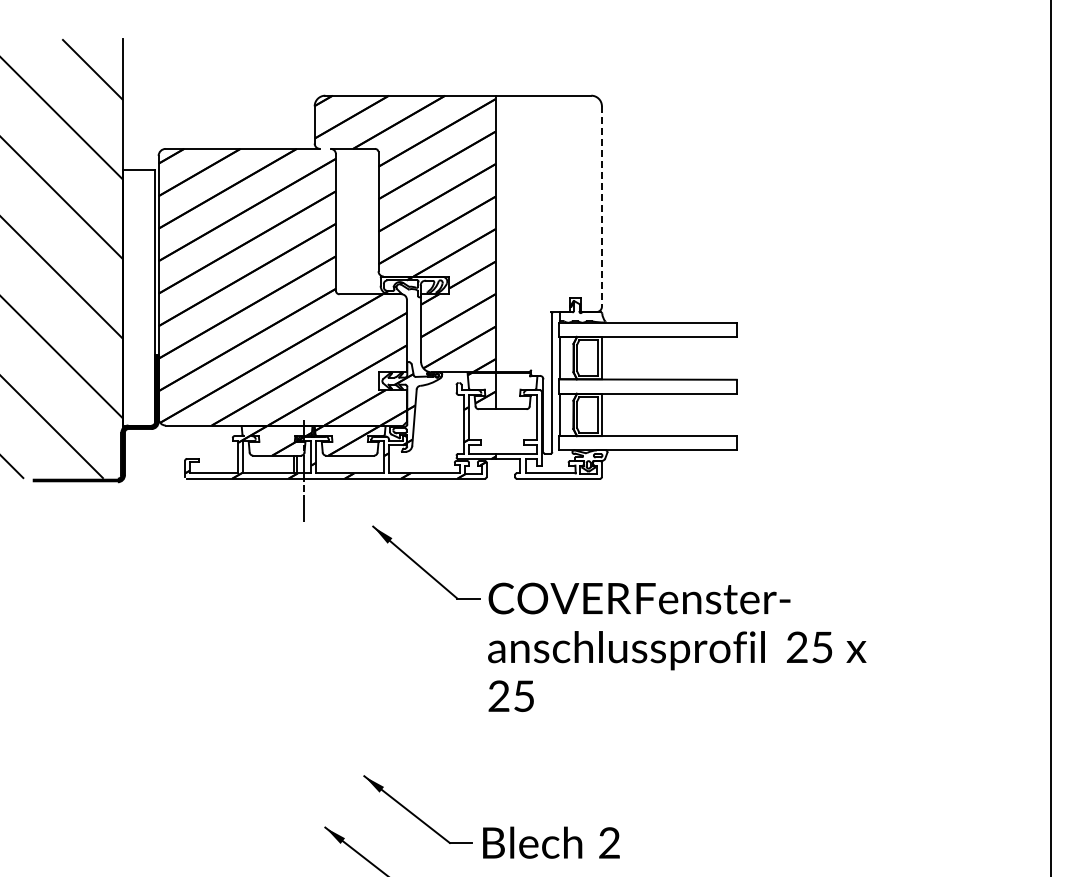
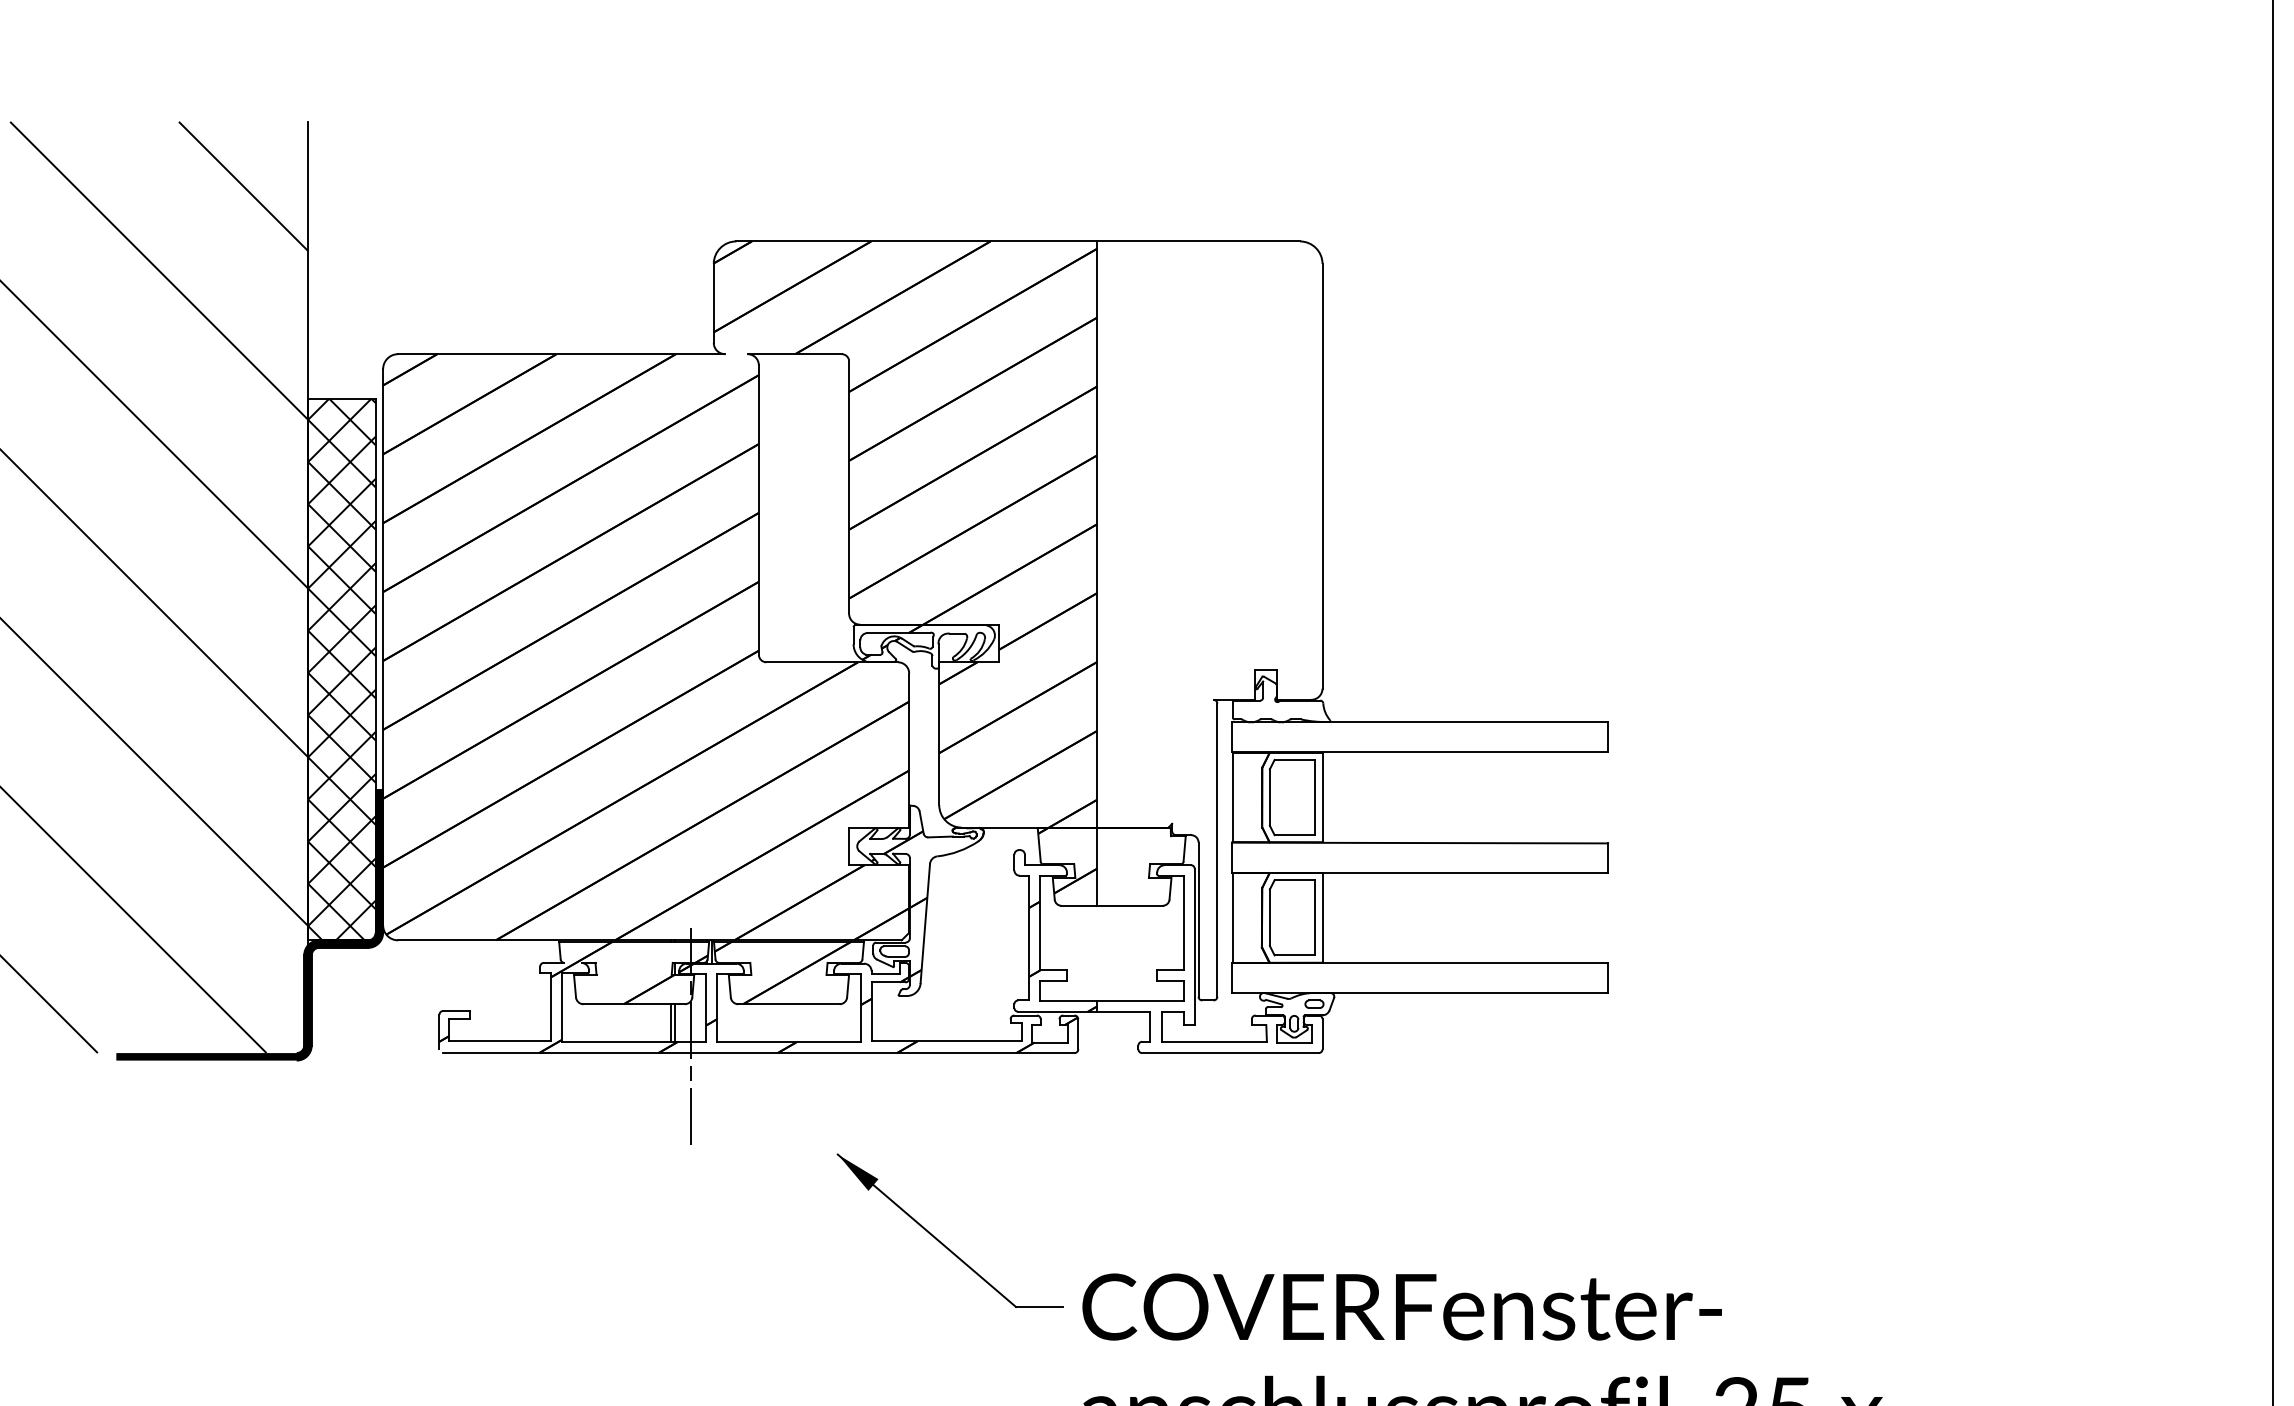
line: (601, 207) -> (1321, 478), dashed -> solid
hatch: (139, 297) -> (342, 669), added

